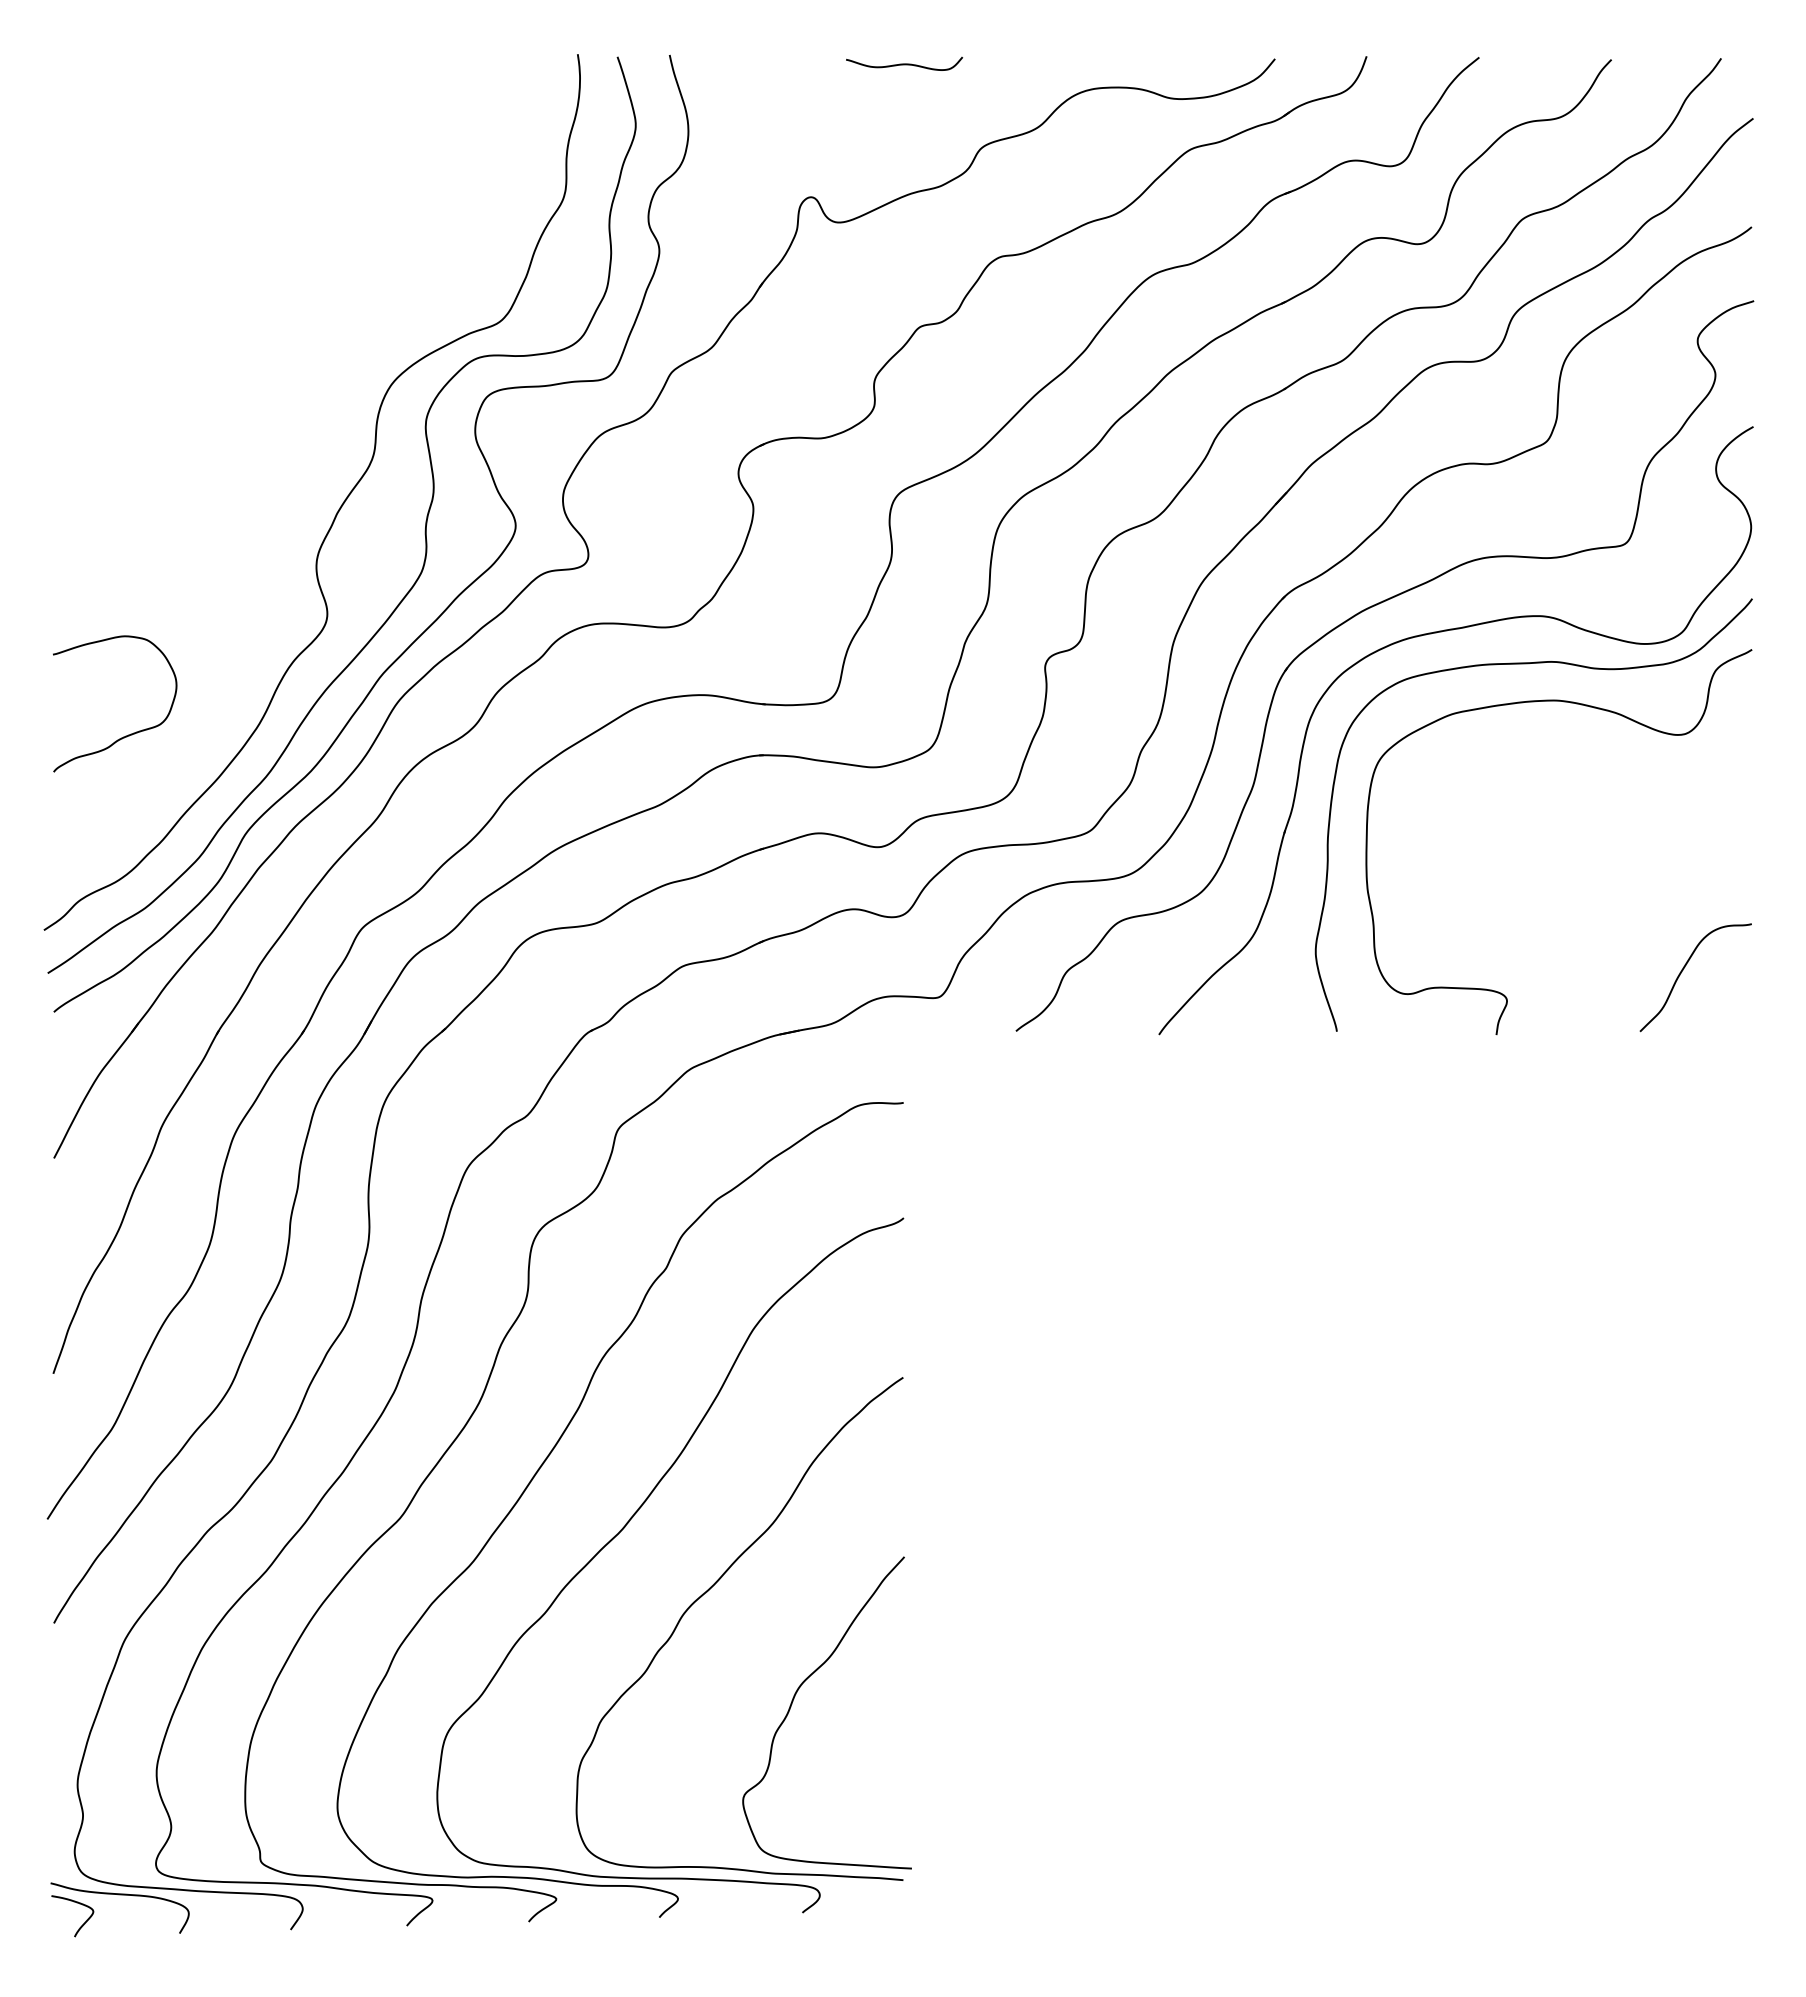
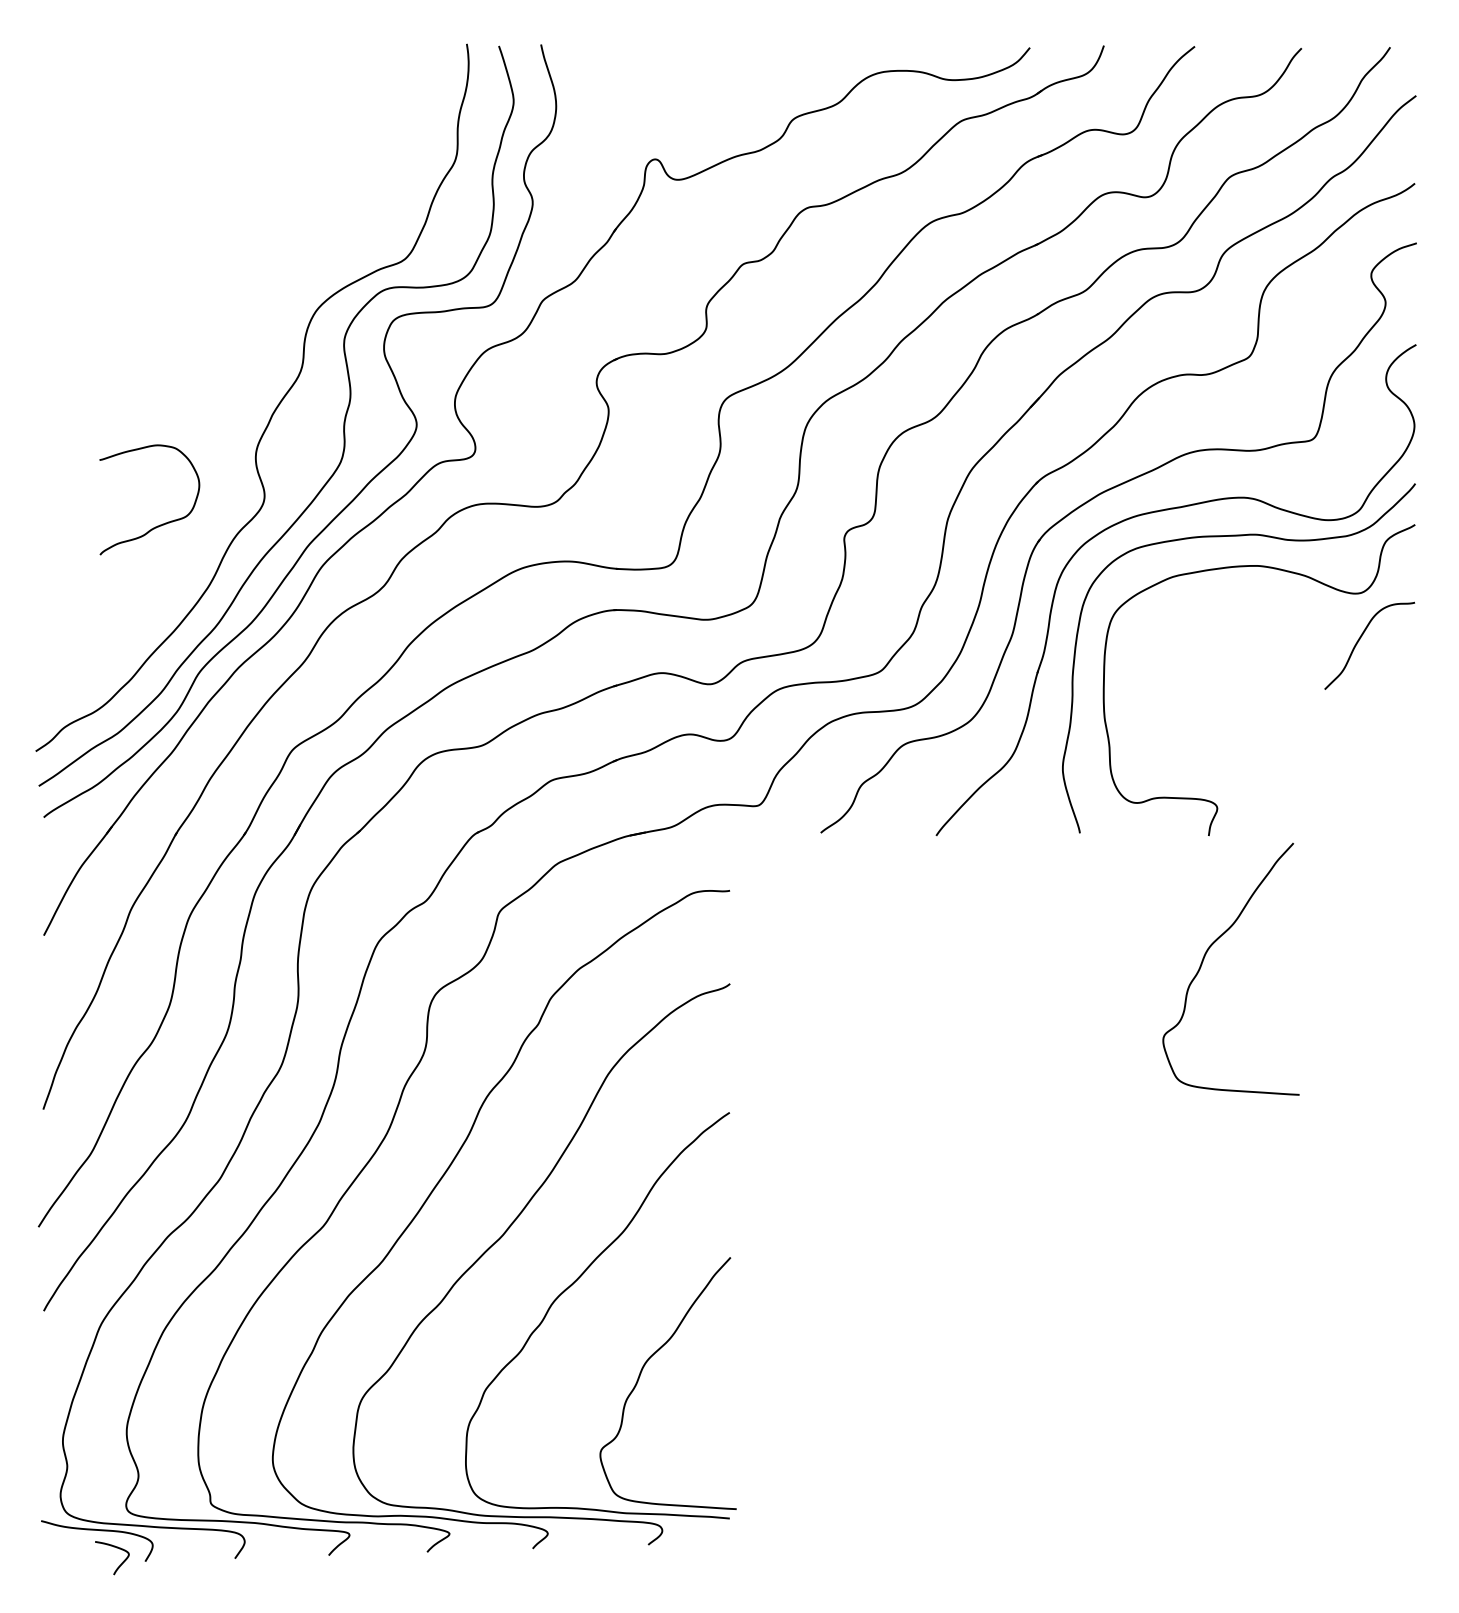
curve: (904, 63) -> (730, 51), removed
curve: (125, 735) -> (158, 525), moved
curve: (1683, 970) -> (1359, 640), moved
curve: (1491, 1186) -> (1204, 958), added
curve: (81, 1925) -> (119, 1565), moved

